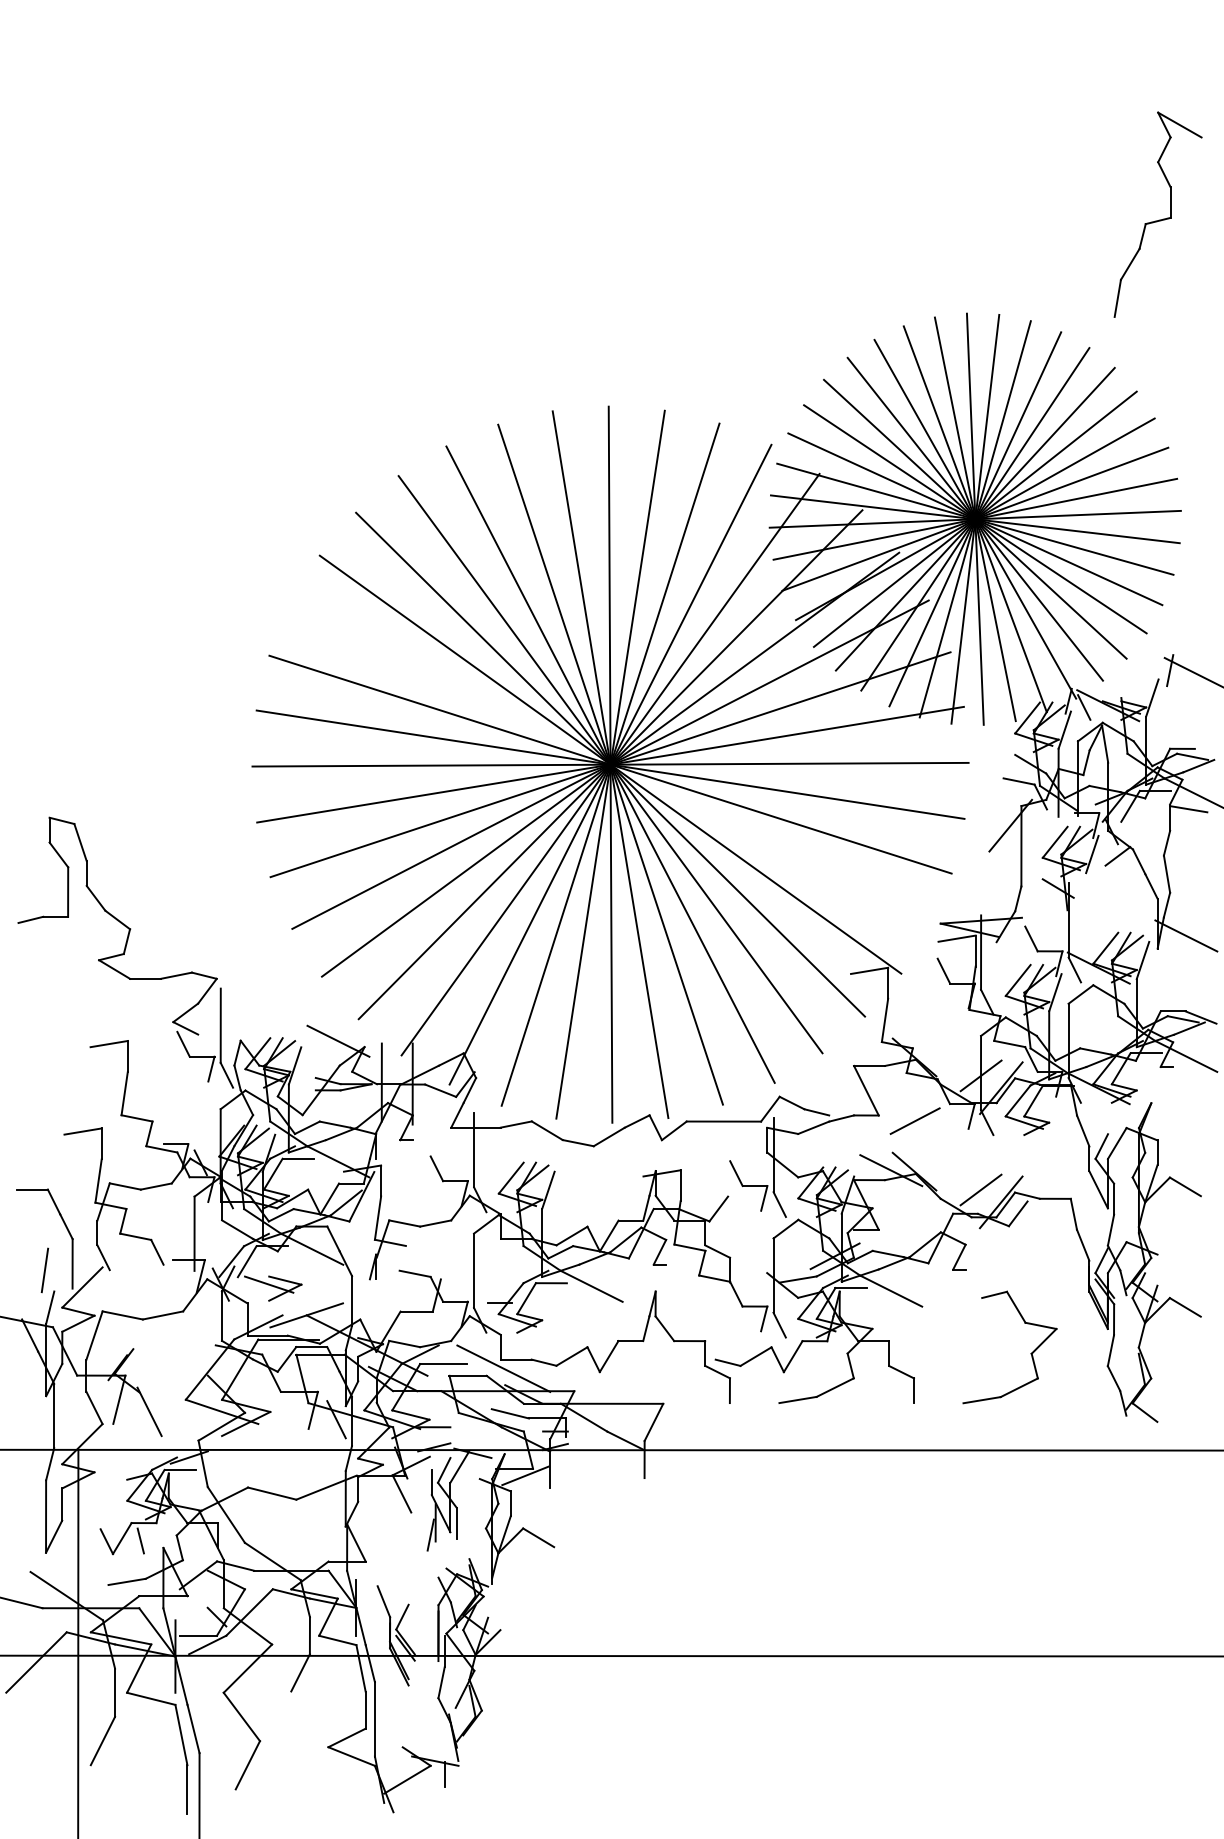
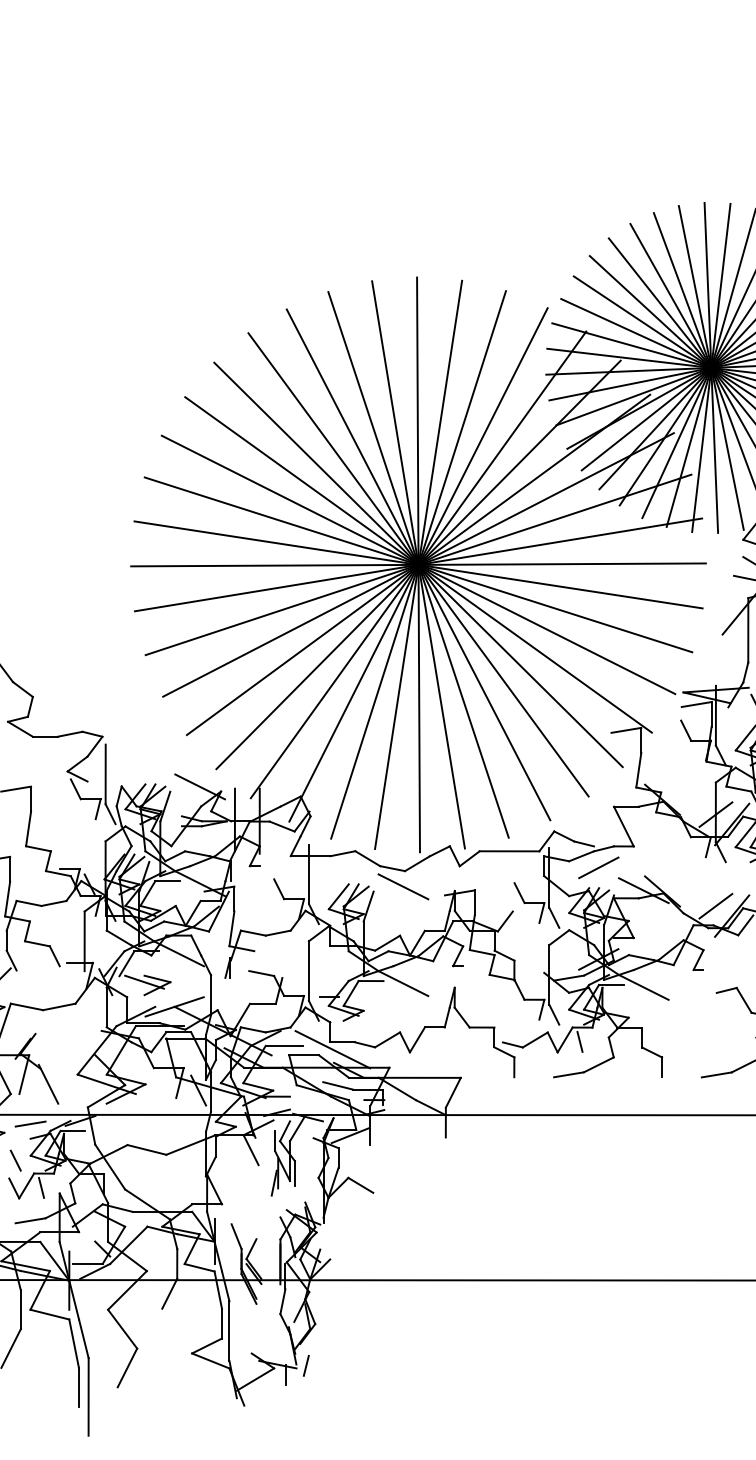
line: (610, 764) -> (418, 564), added
line: (914, 1120) -> (598, 867), moved
line: (591, 1165) -> (403, 886), added
line: (811, 1358) -> (579, 1041), added
line: (126, 1461) -> (30, 1124), added
line: (108, 1506) -> (15, 1160), added
line: (470, 1762) -> (306, 1365), added

